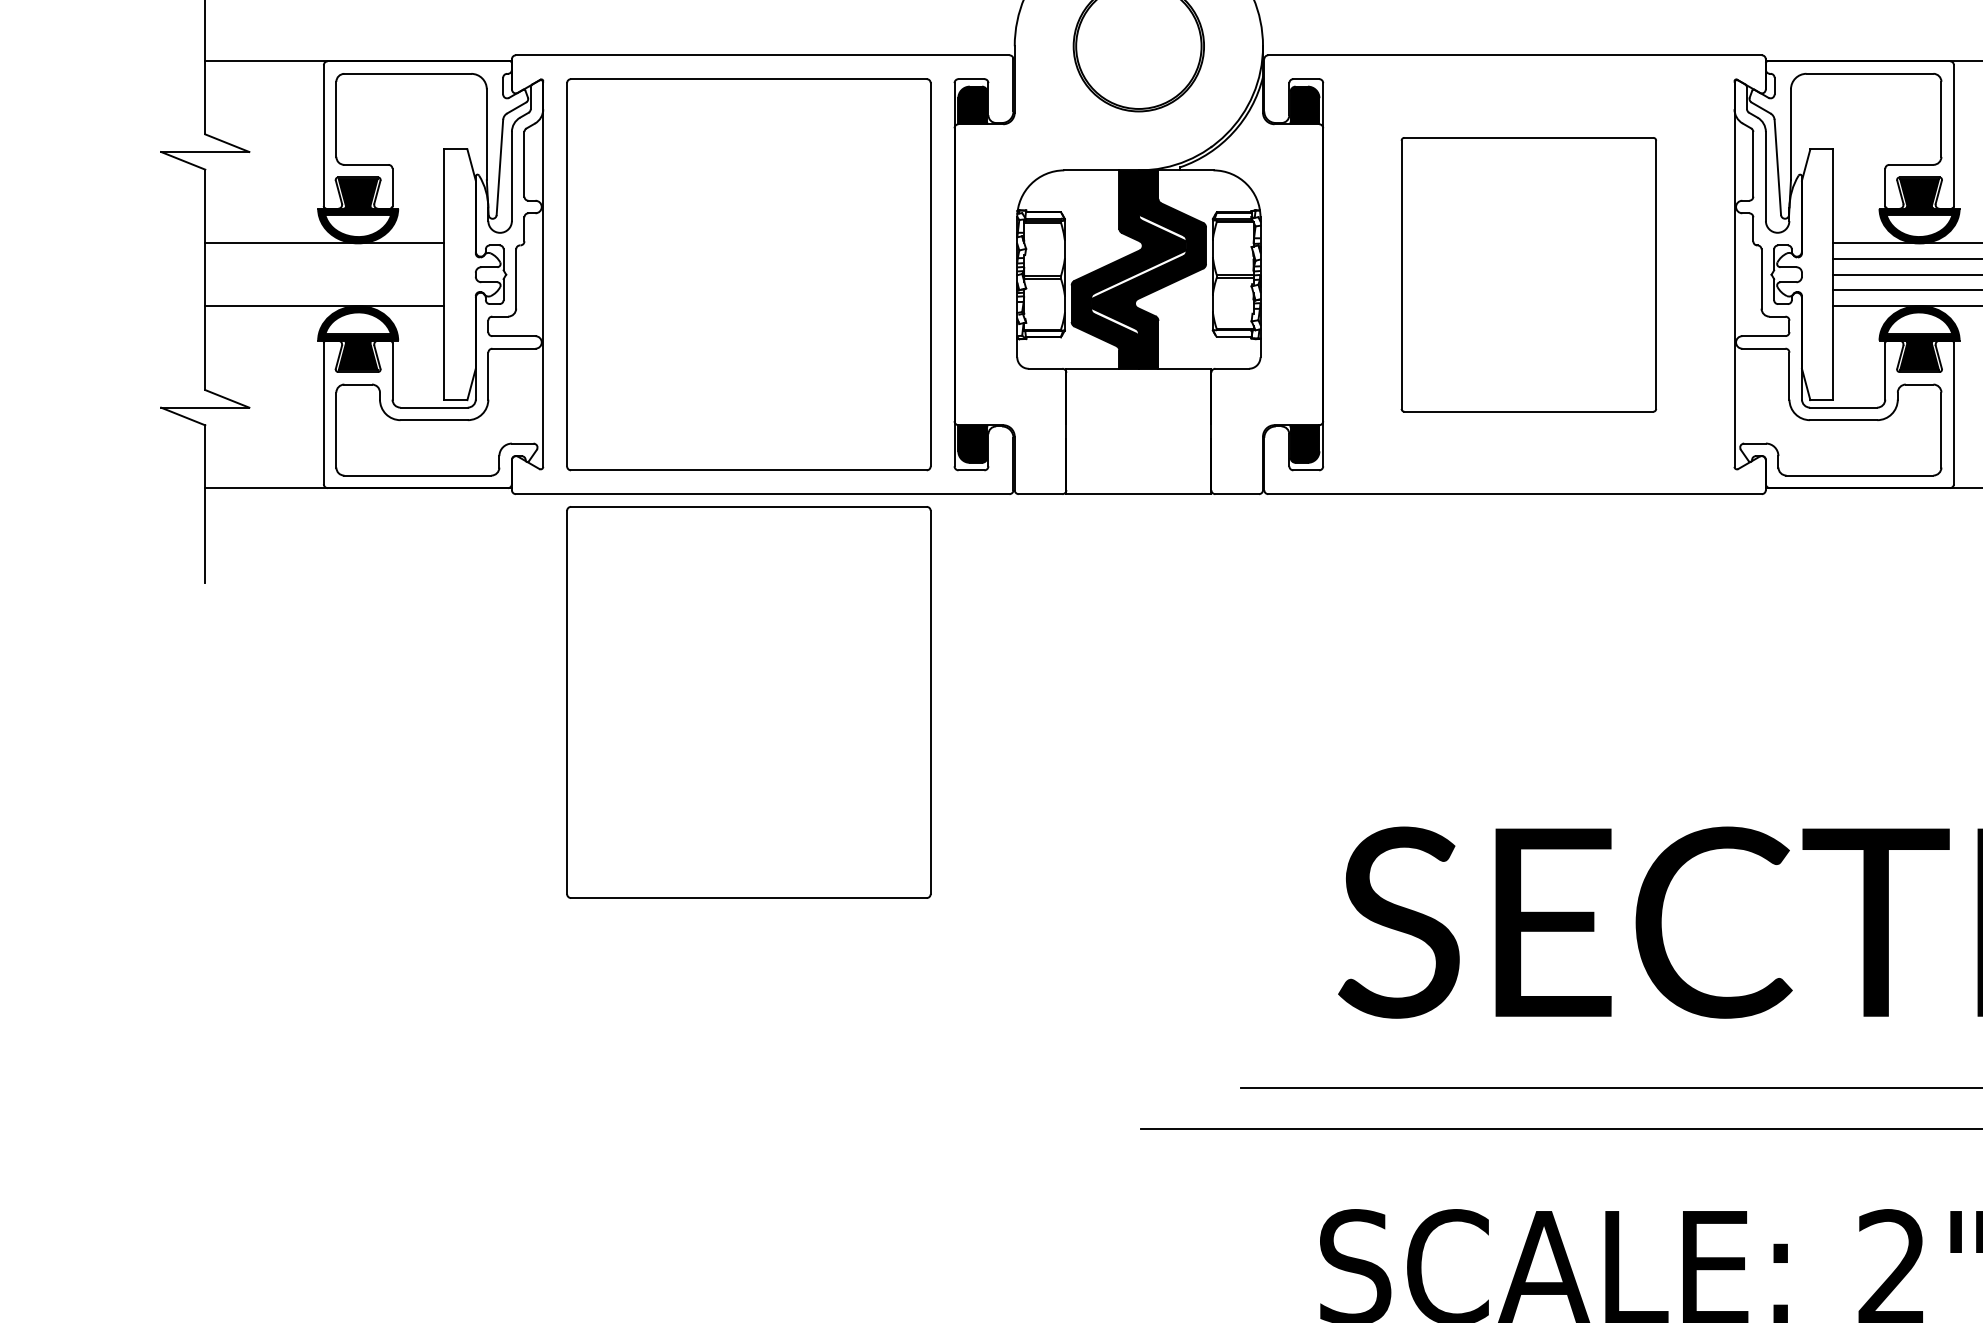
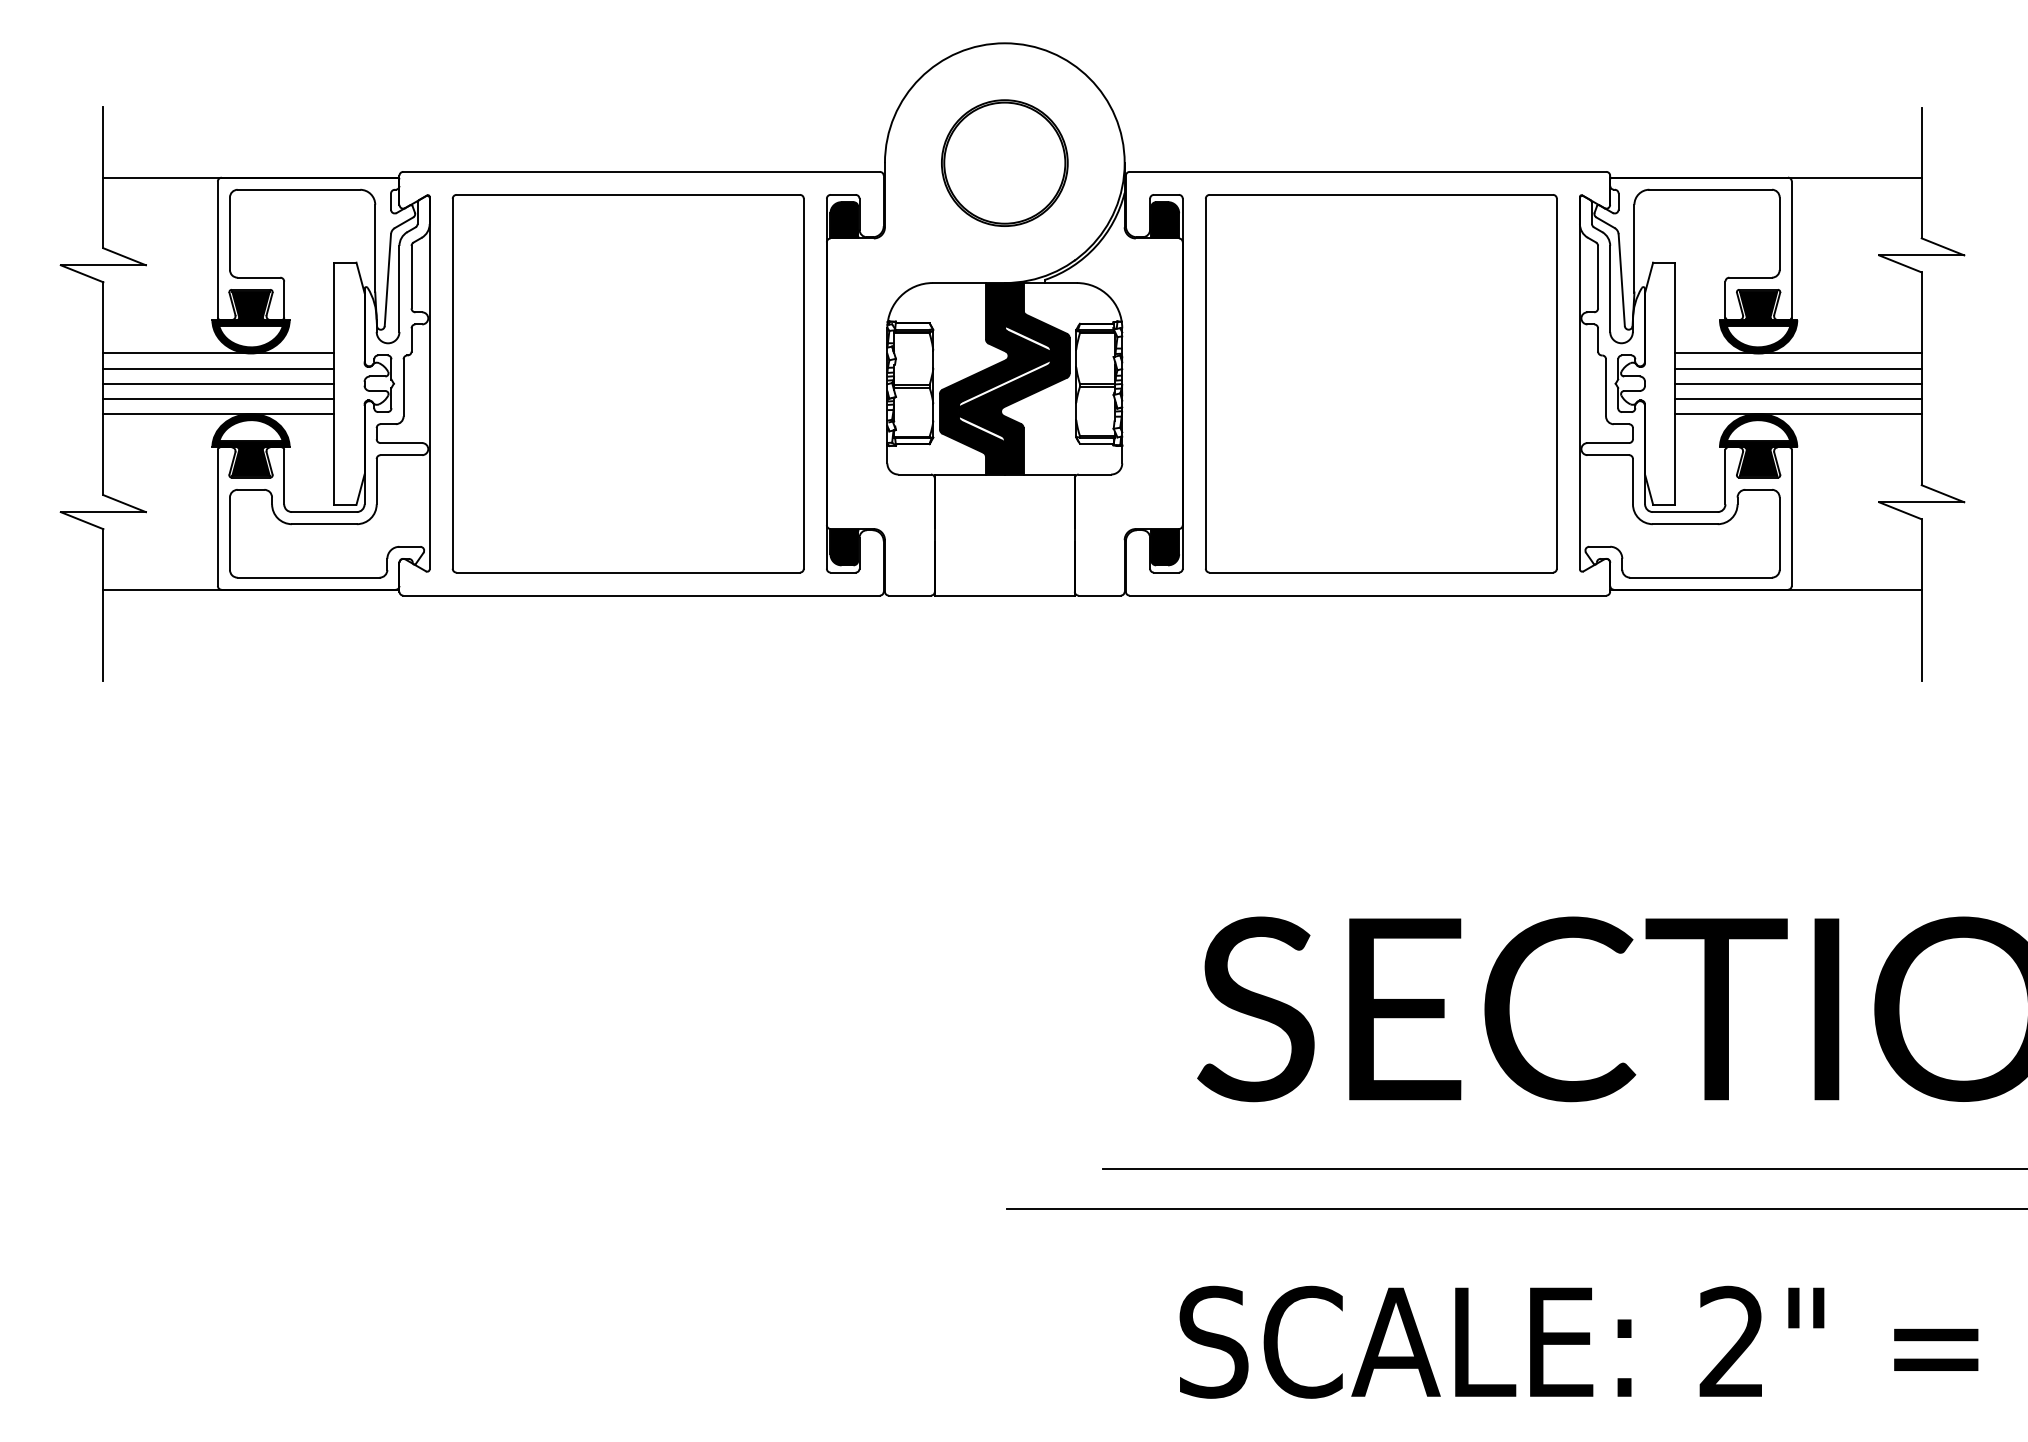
line: (324, 258) -> (218, 368), added
line: (324, 274) -> (218, 383), added
part: (1529, 274) -> (1381, 383), size x1.43
line: (324, 290) -> (218, 398), added
part: (748, 702) -> (627, 796), removed

